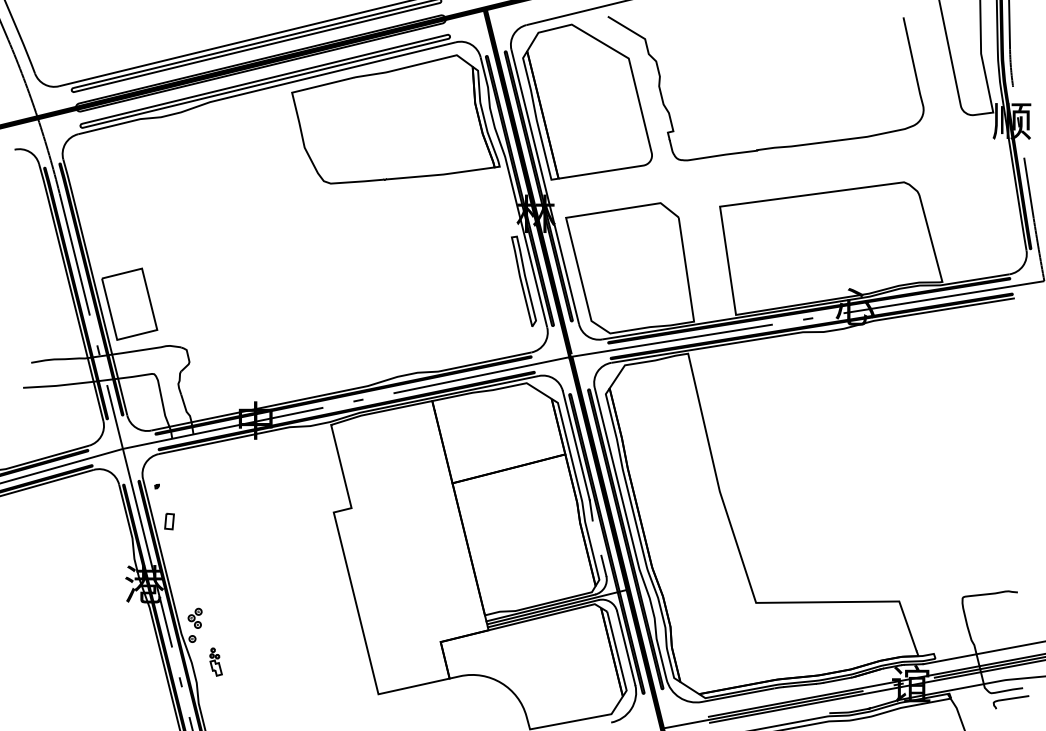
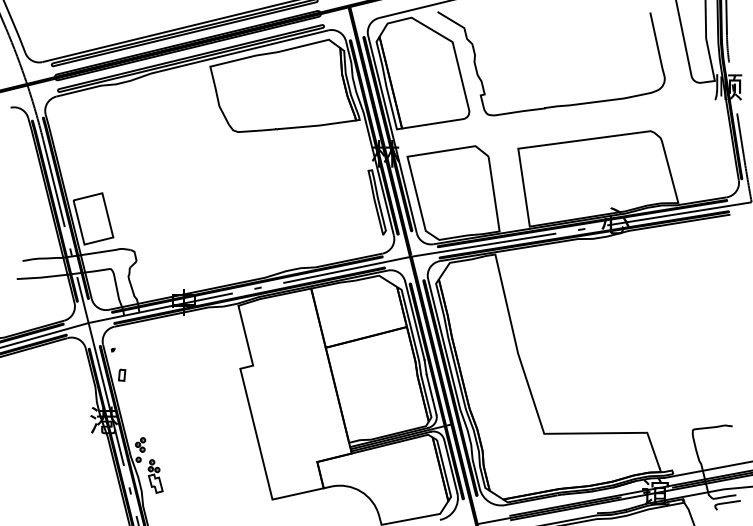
line: (596, 537) -> (429, 386), added
part: (215, 661) -> (155, 476), size x1.67

